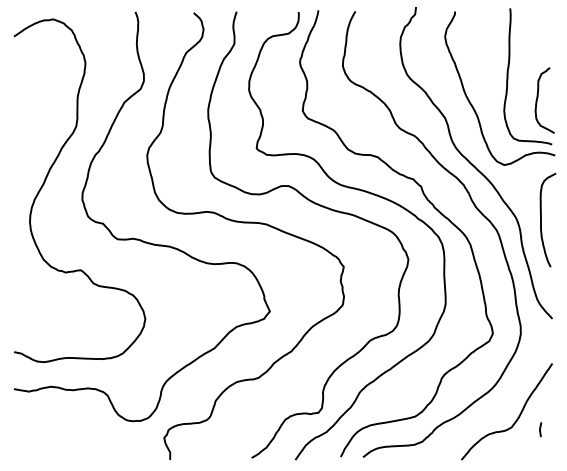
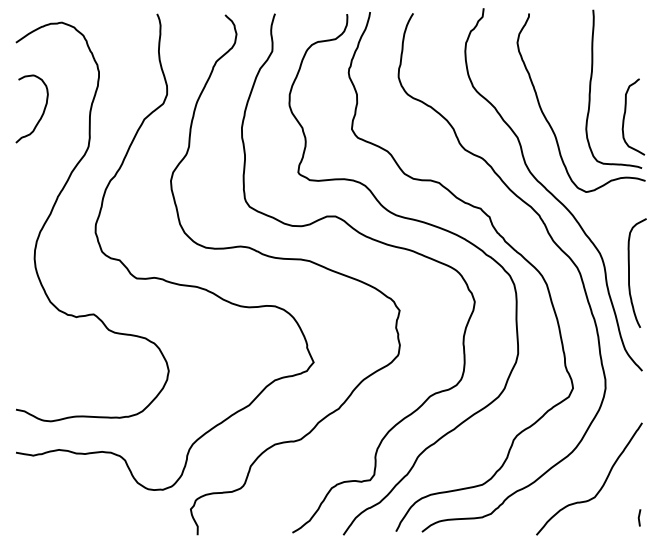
curve: (35, 98) -> (41, 114), added
curve: (541, 219) -> (629, 272), moved
line: (540, 429) -> (639, 517), moved

